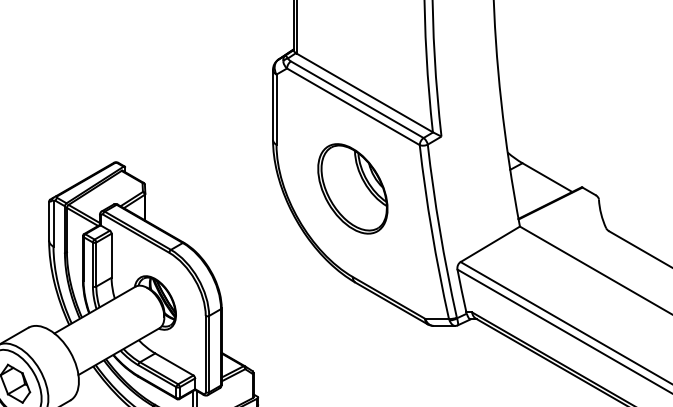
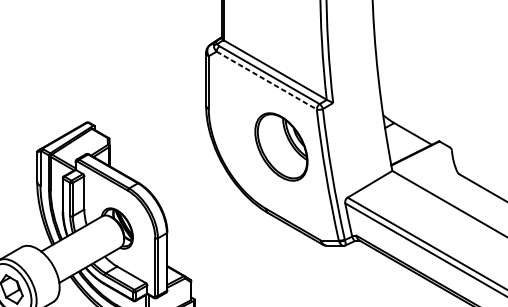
line: (353, 106) -> (266, 80), solid -> dashed
part: (352, 188) -> (281, 146), moved

